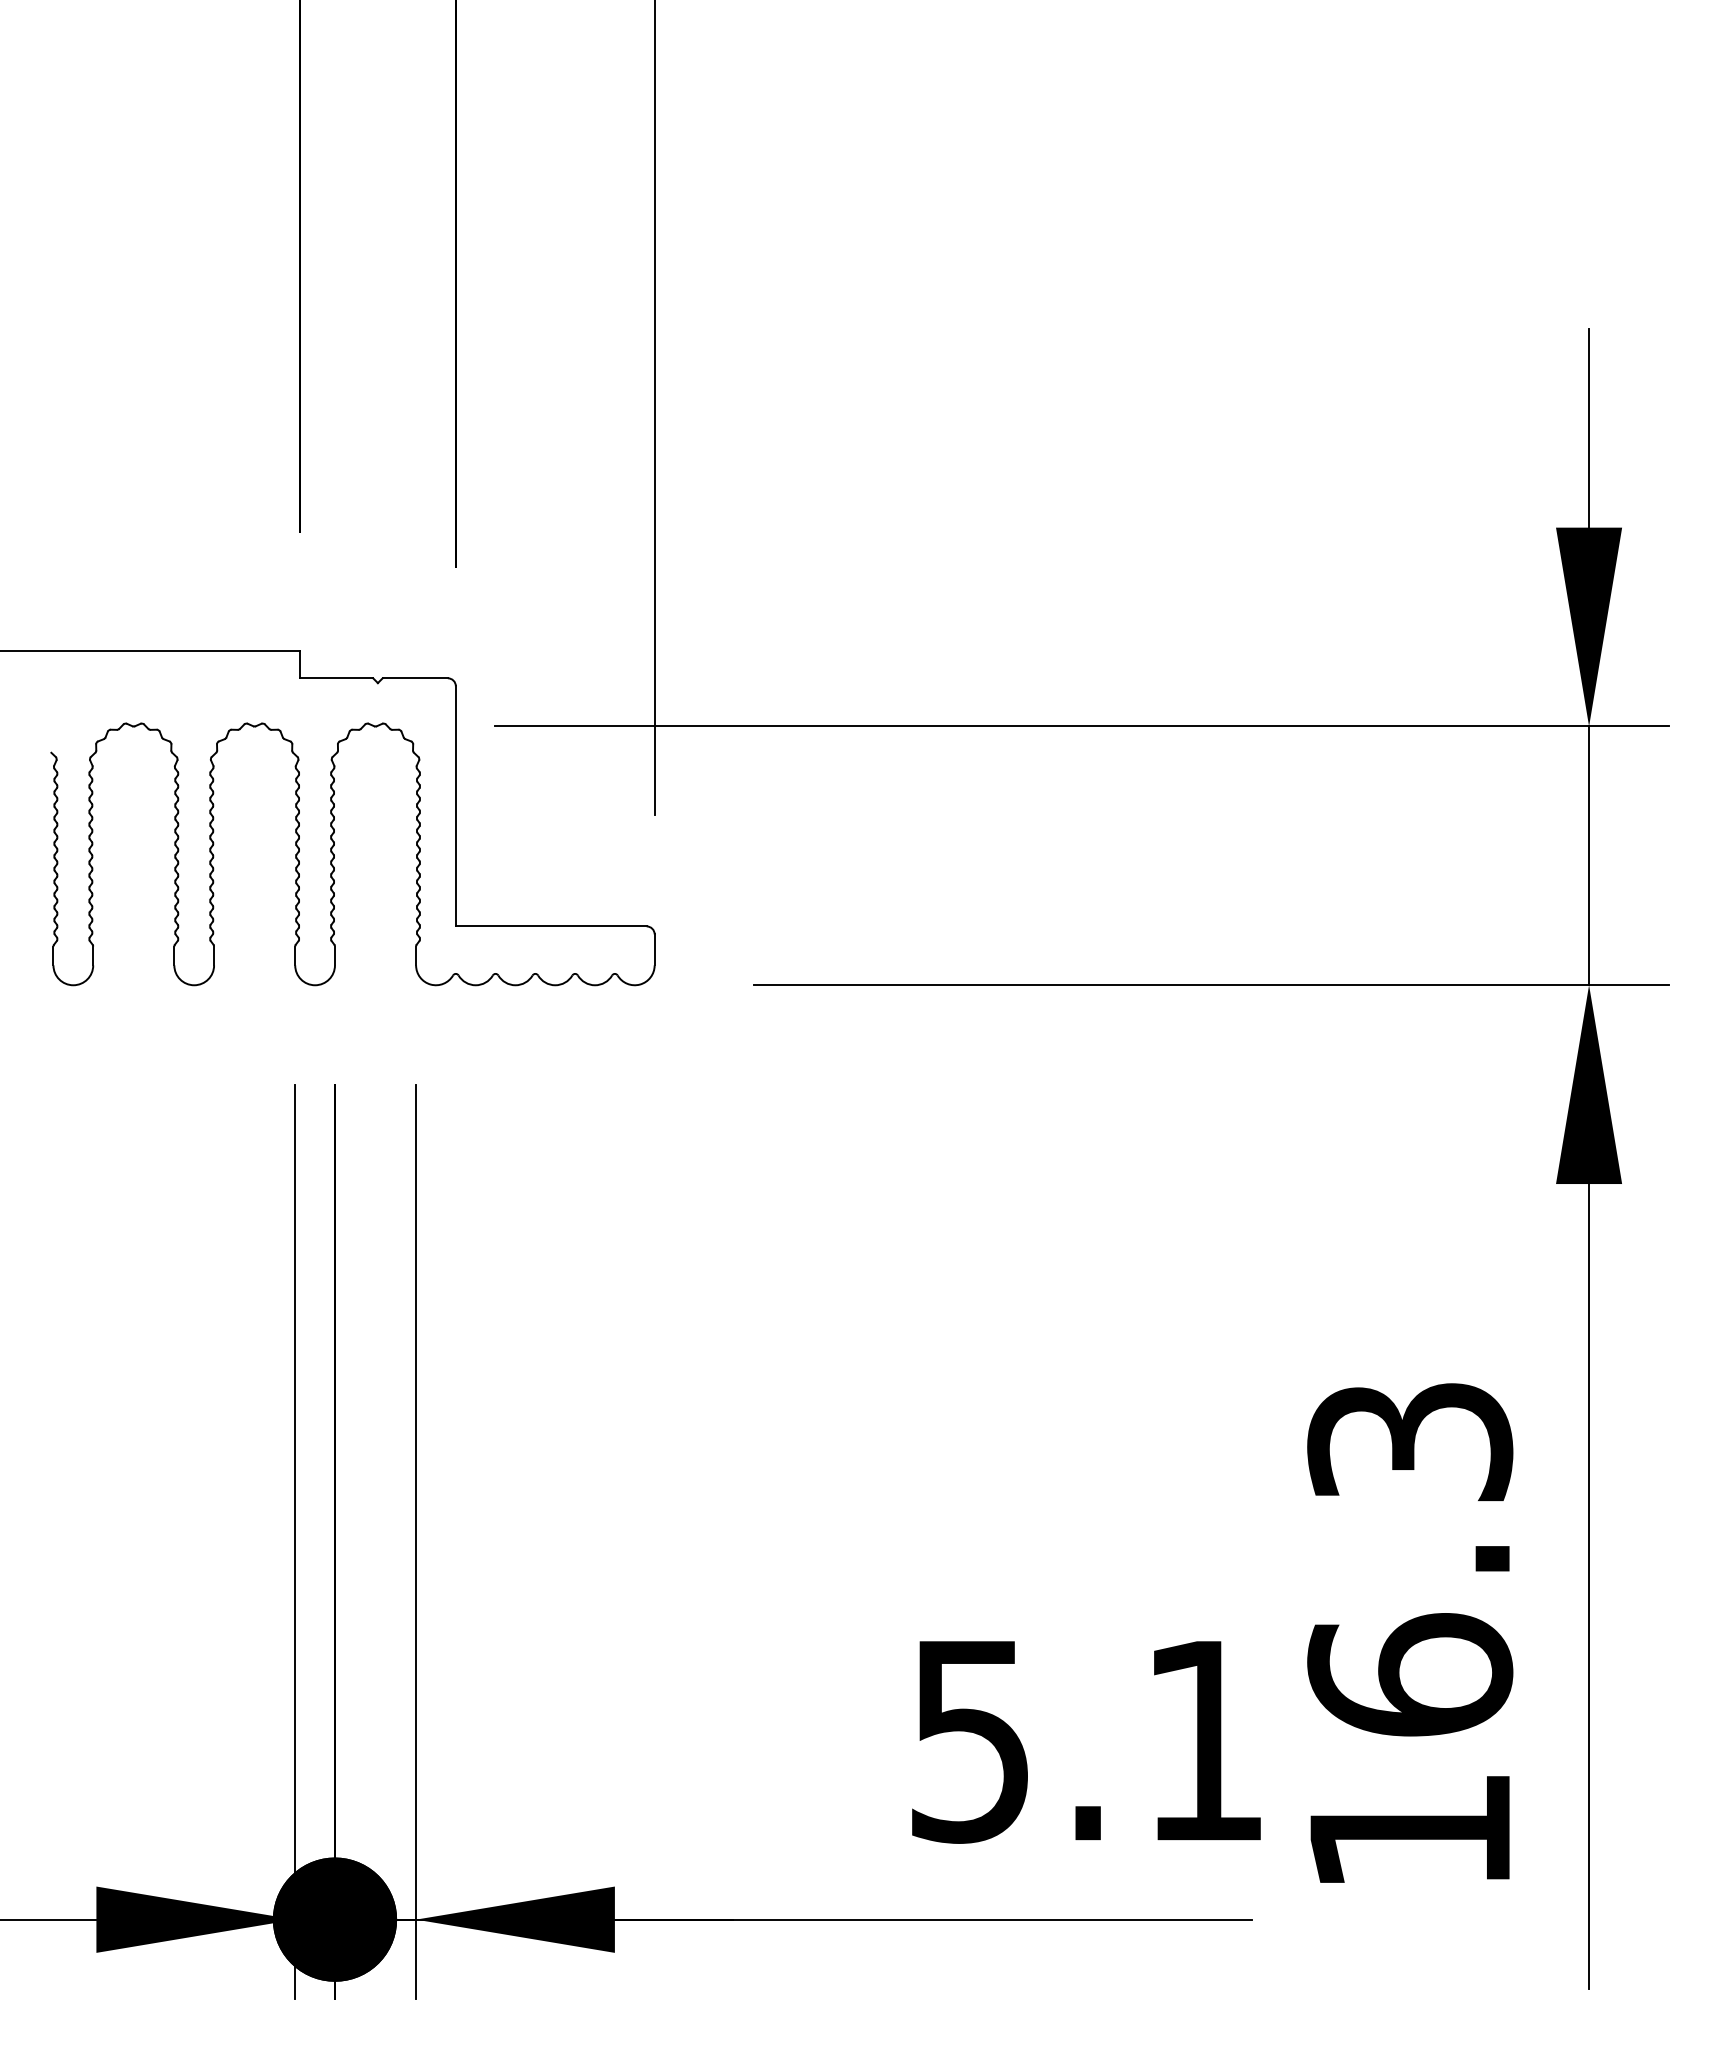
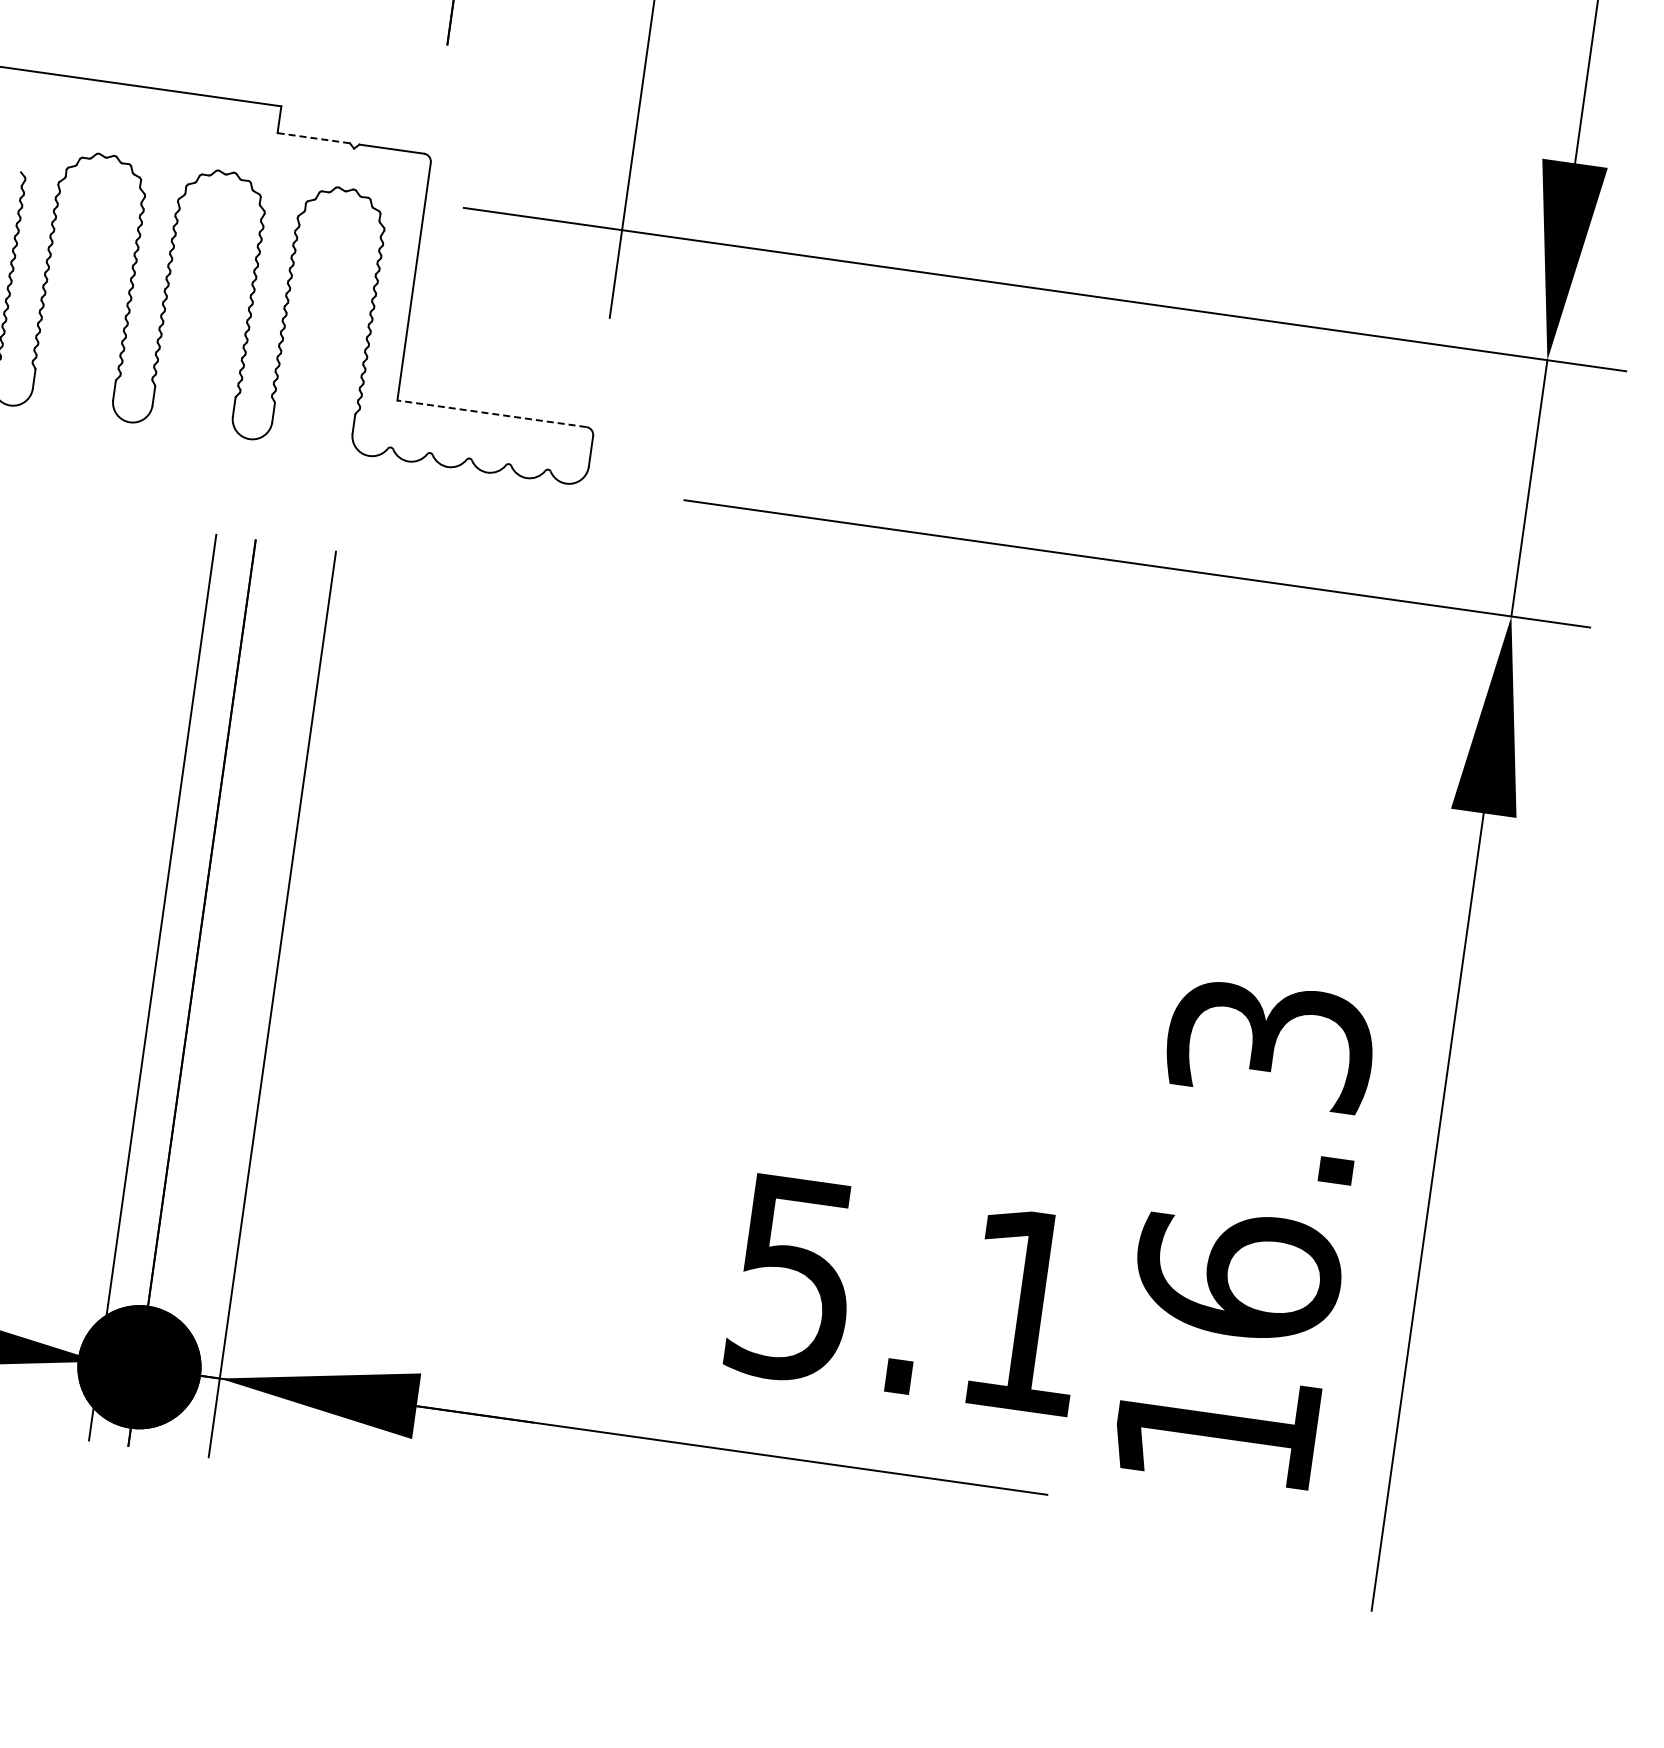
line: (336, 678) -> (313, 138), solid -> dashed
line: (550, 926) -> (491, 413), solid -> dashed

